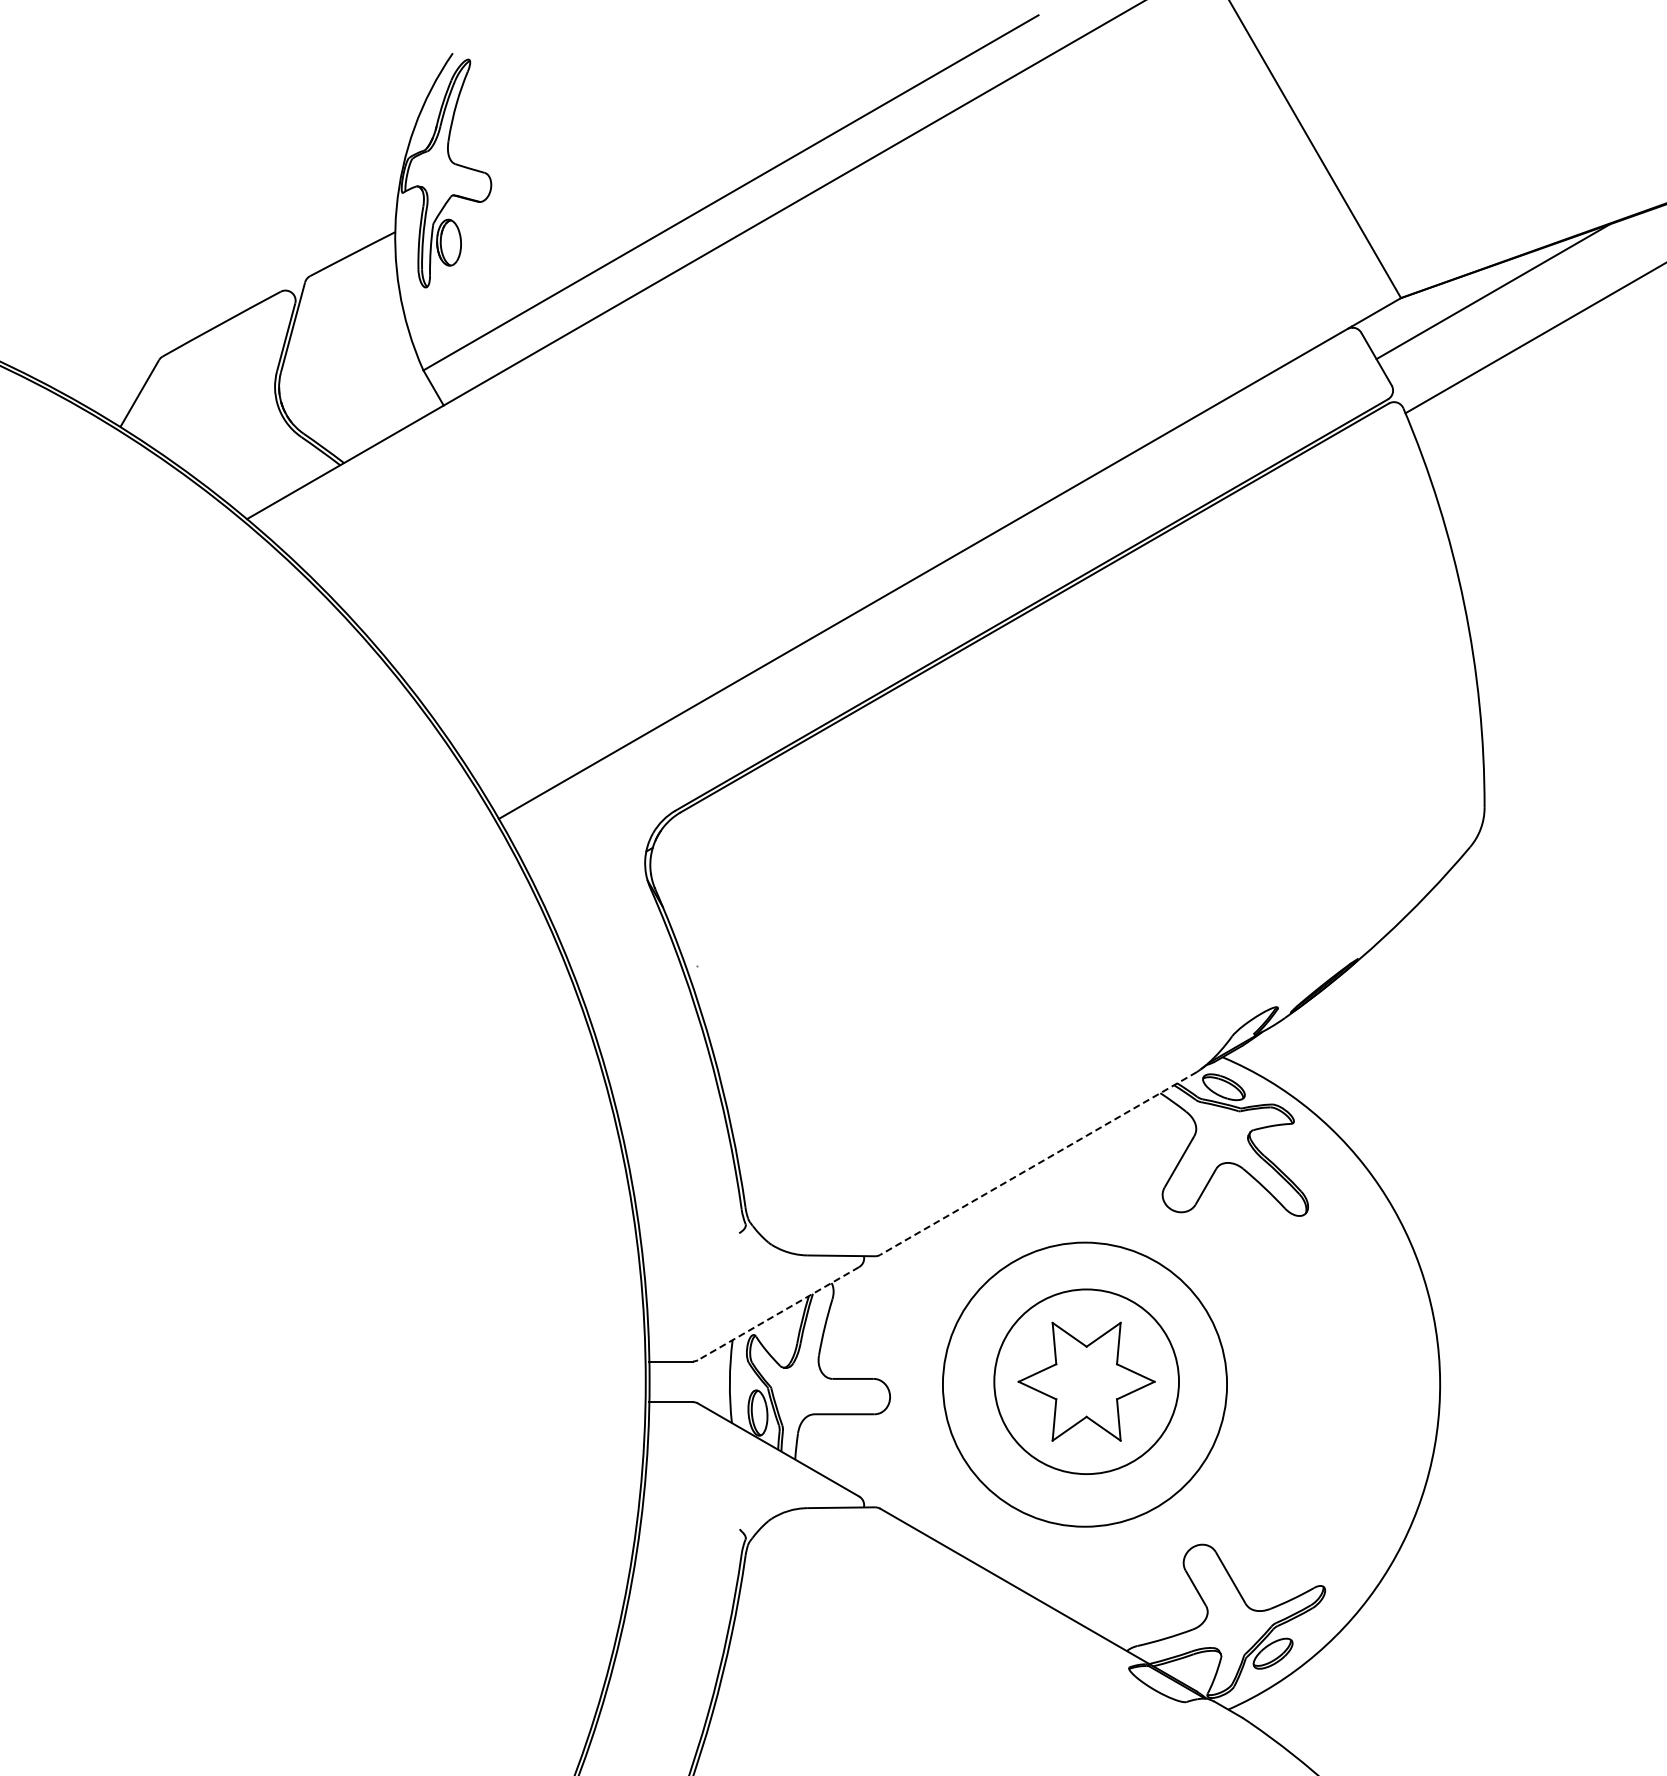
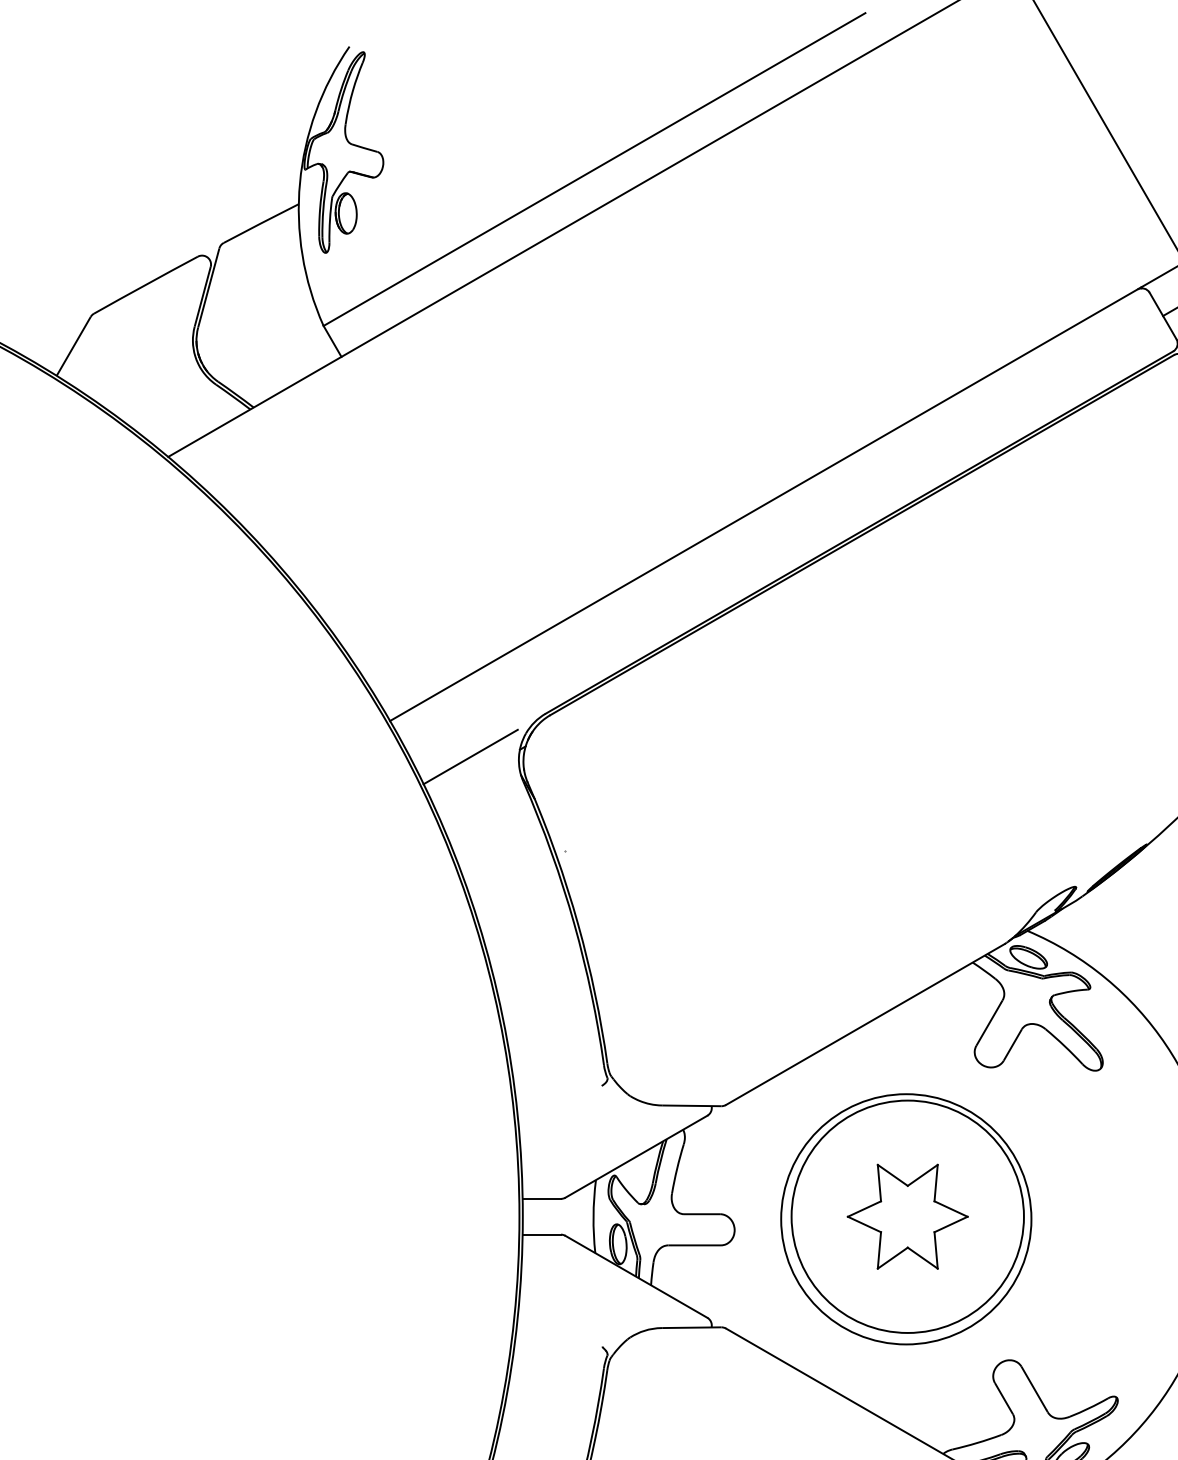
line: (589, 859) -> (469, 756), added
line: (1038, 1163) -> (865, 1024), dashed -> solid
line: (778, 1313) -> (636, 1156), dashed -> solid
circle: (1086, 1381) -> (907, 1216), size x1.43

